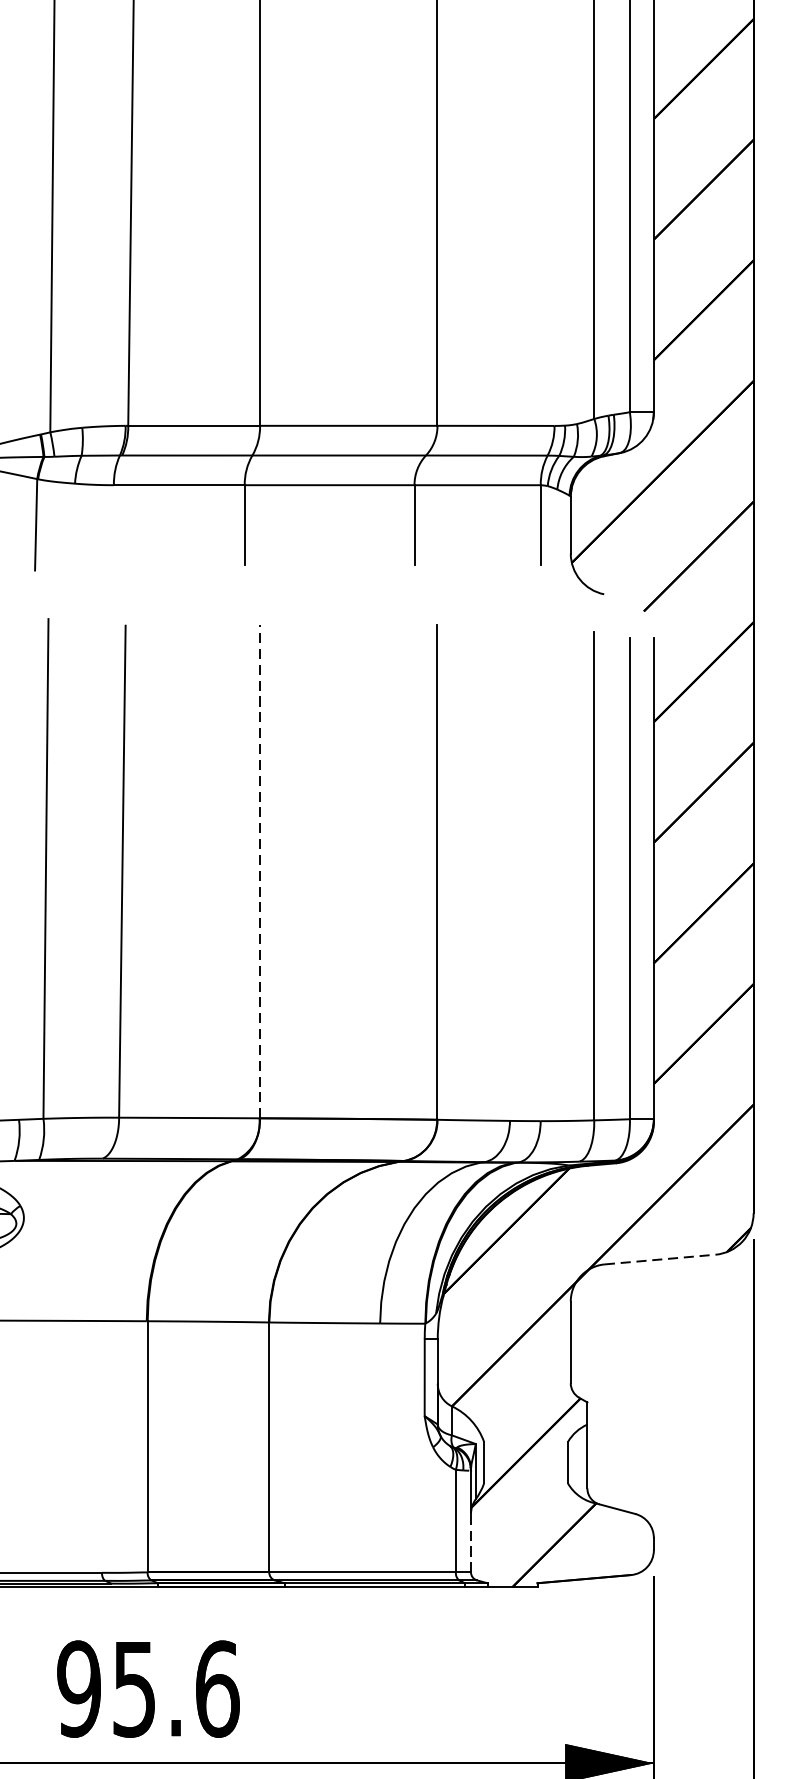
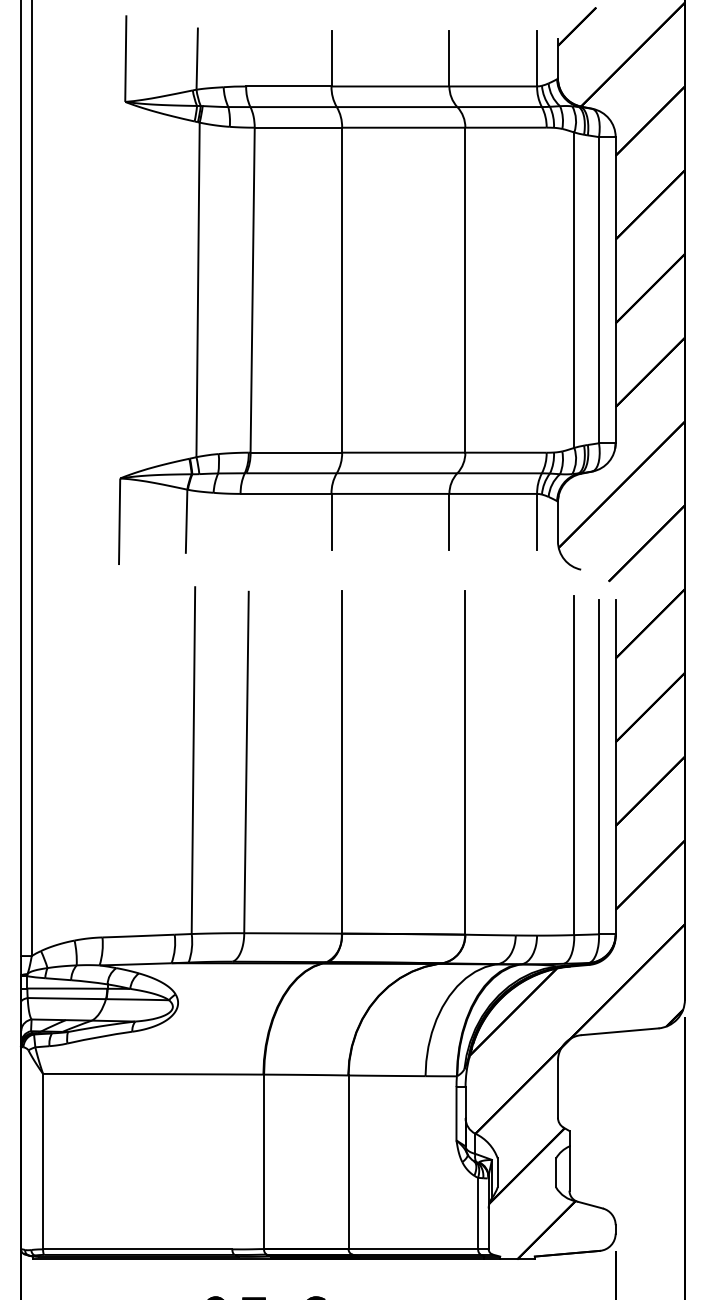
line: (260, 870) -> (342, 761), dashed -> solid
line: (660, 1259) -> (620, 1031), dashed -> solid
line: (470, 1542) -> (488, 1228), dashed -> solid

